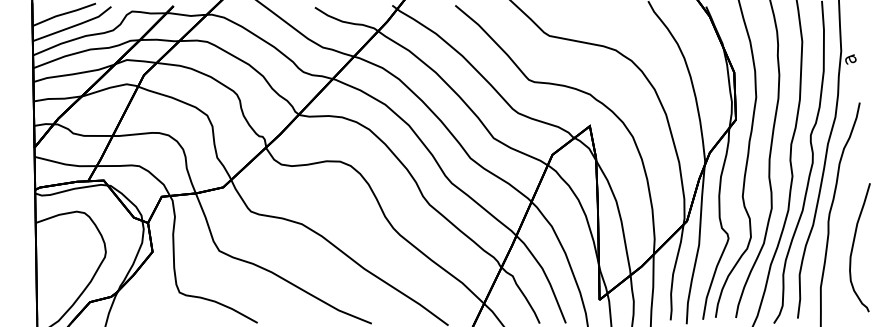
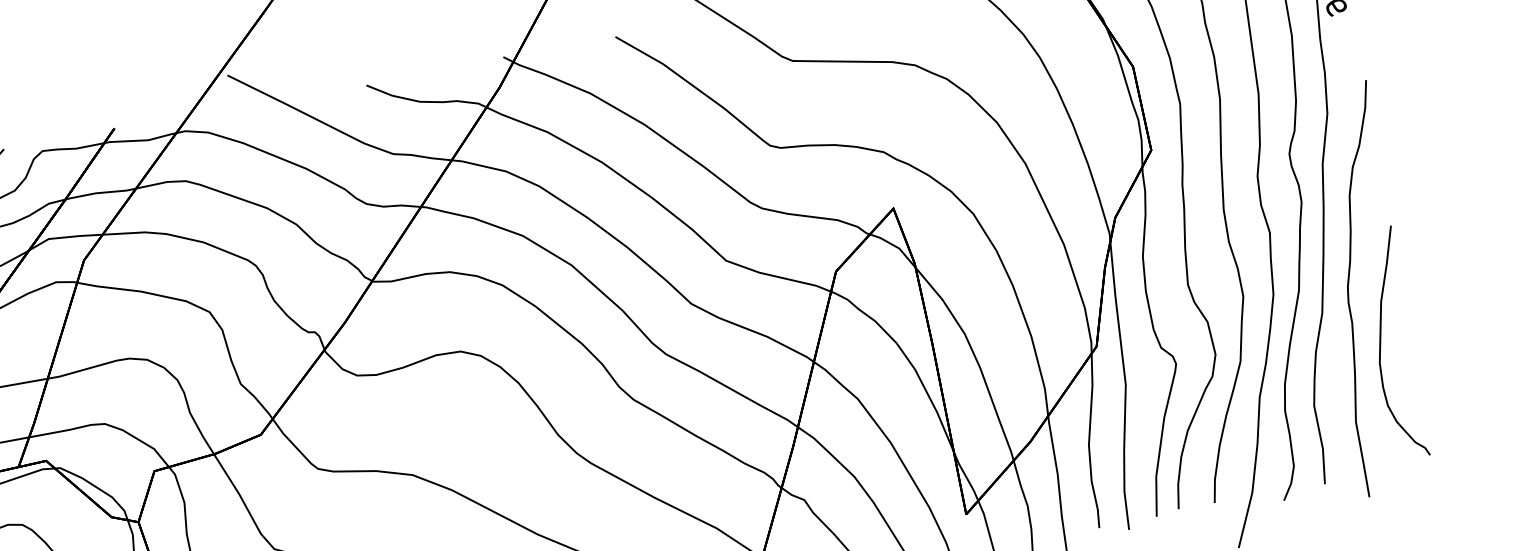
part: (859, 247) -> (1392, 343), moved

